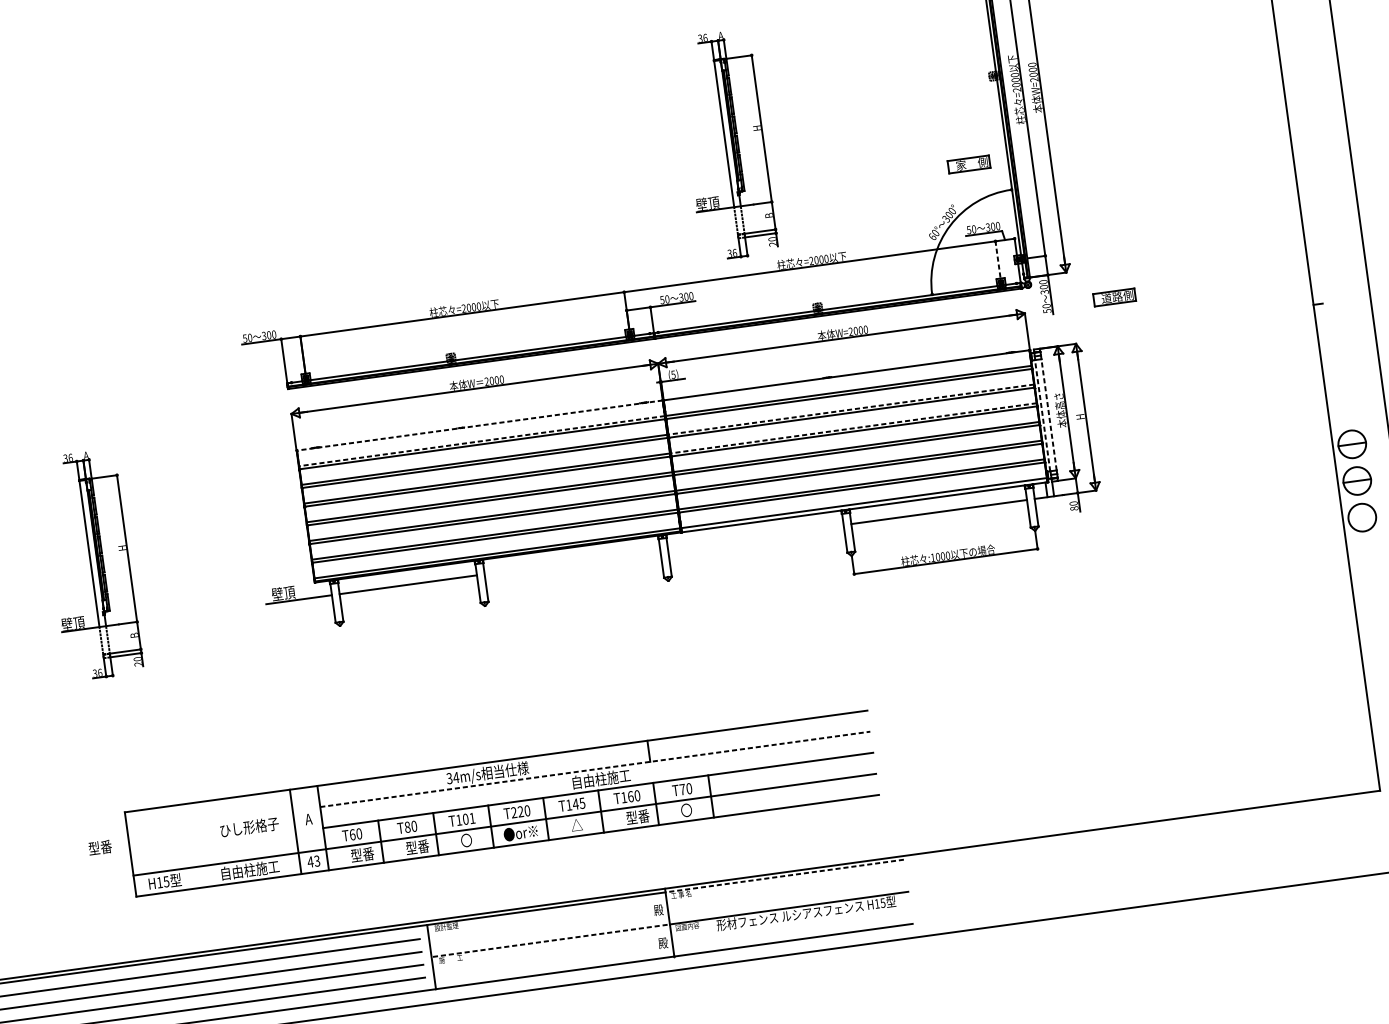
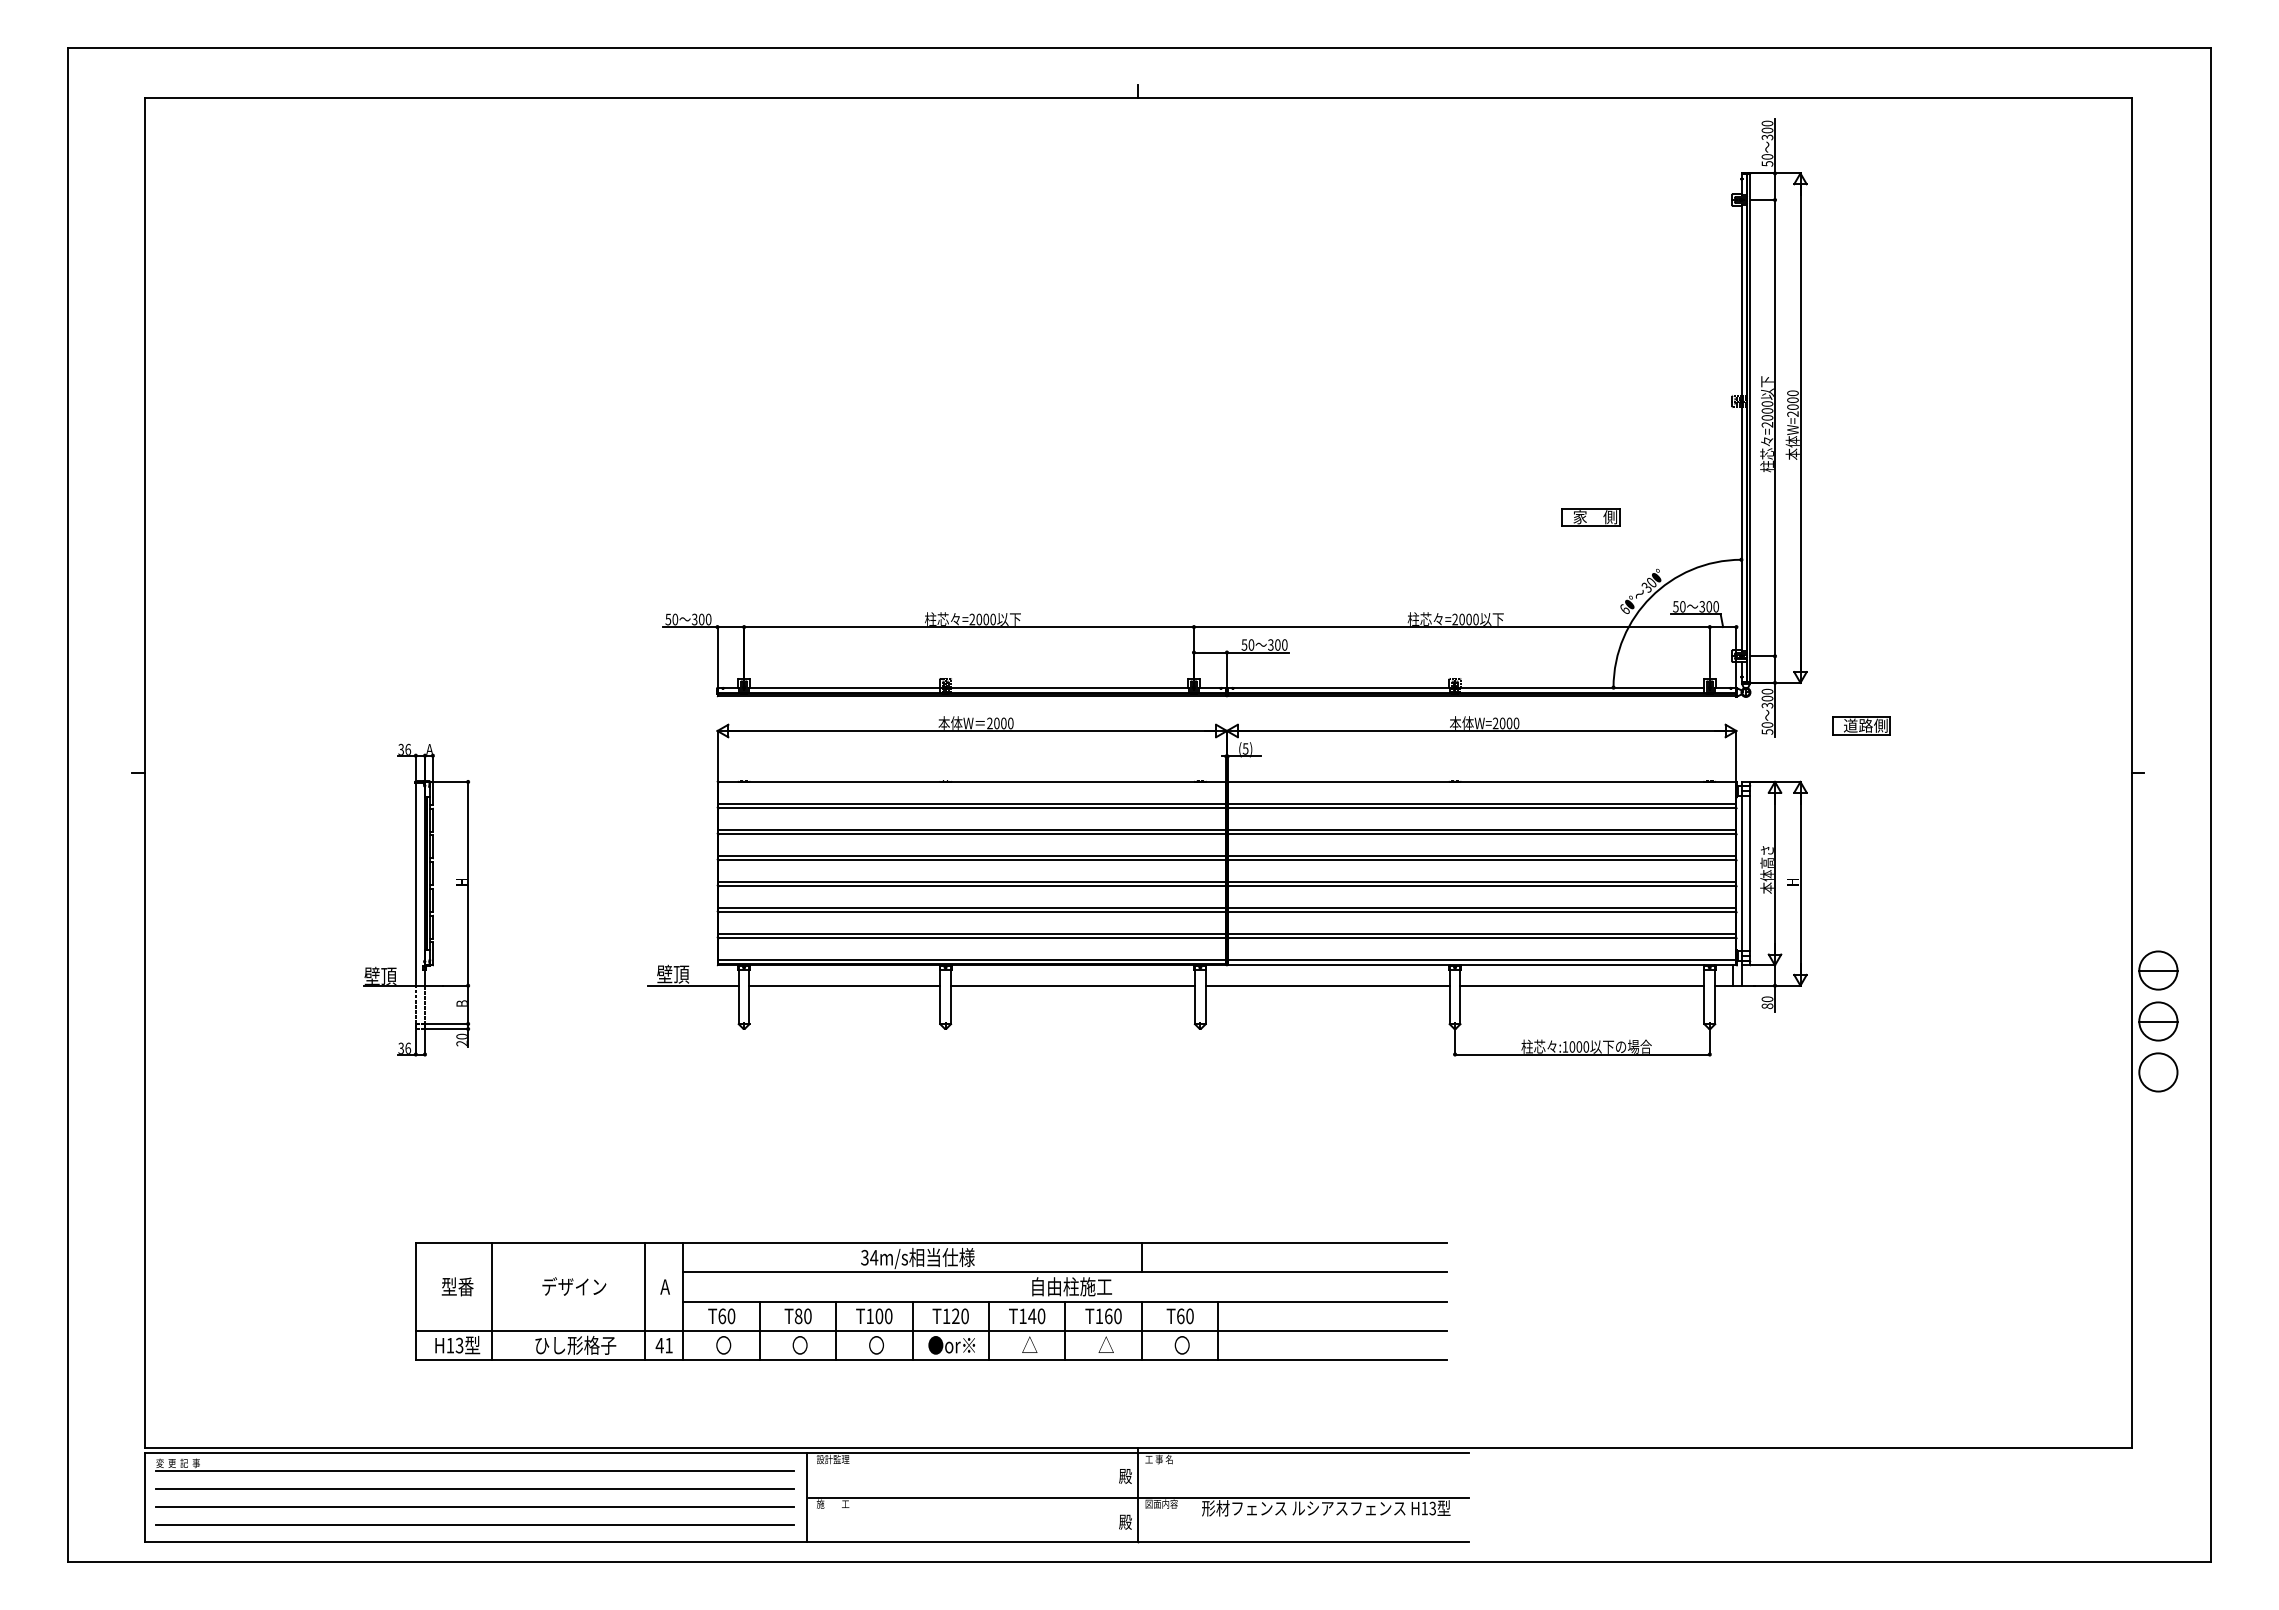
part: (726, 145) -> (1360, 445), removed
part: (968, 164) -> (1590, 517), moved
line: (997, 258) -> (1709, 651), dashed -> solid
line: (851, 409) -> (1481, 829), dashed -> solid
line: (1049, 414) -> (1750, 873), dashed -> solid
line: (1042, 415) -> (1741, 873), dashed -> solid
line: (479, 425) -> (971, 781), dashed -> solid
line: (853, 428) -> (1481, 855), dashed -> solid
line: (481, 441) -> (971, 803), dashed -> solid
line: (755, 537) -> (1327, 985), added
line: (572, 562) -> (1072, 985), added
line: (595, 769) -> (1065, 1272), dashed -> solid
text: (682, 789) -> (1180, 1316), T70 -> T60
text: (582, 803) -> (1041, 1316), T145 -> T140
text: (513, 812) -> (946, 1315), T220 -> T120
text: (637, 817) -> (1114, 1345), 型番 -> △
text: (472, 818) -> (888, 1316), T101 -> T100
text: (249, 827) -> (582, 1286), ひし形格子 -> デザイン
line: (185, 846) -> (492, 1301), added
text: (100, 847) -> (457, 1286), moved
text: (417, 847) -> (808, 1345), 型番 -> 〇
text: (362, 854) -> (731, 1345), 型番 -> 〇
text: (316, 861) -> (668, 1345), 43 -> 41
text: (249, 869) -> (575, 1344), 自由柱施工 -> ひし形格子
line: (784, 876) -> (1303, 1453), dashed -> solid
text: (166, 880) -> (459, 1344), H15 -> H13
text: (882, 902) -> (1432, 1507), H15 -> H13
line: (551, 940) -> (973, 1497), dashed -> solid

